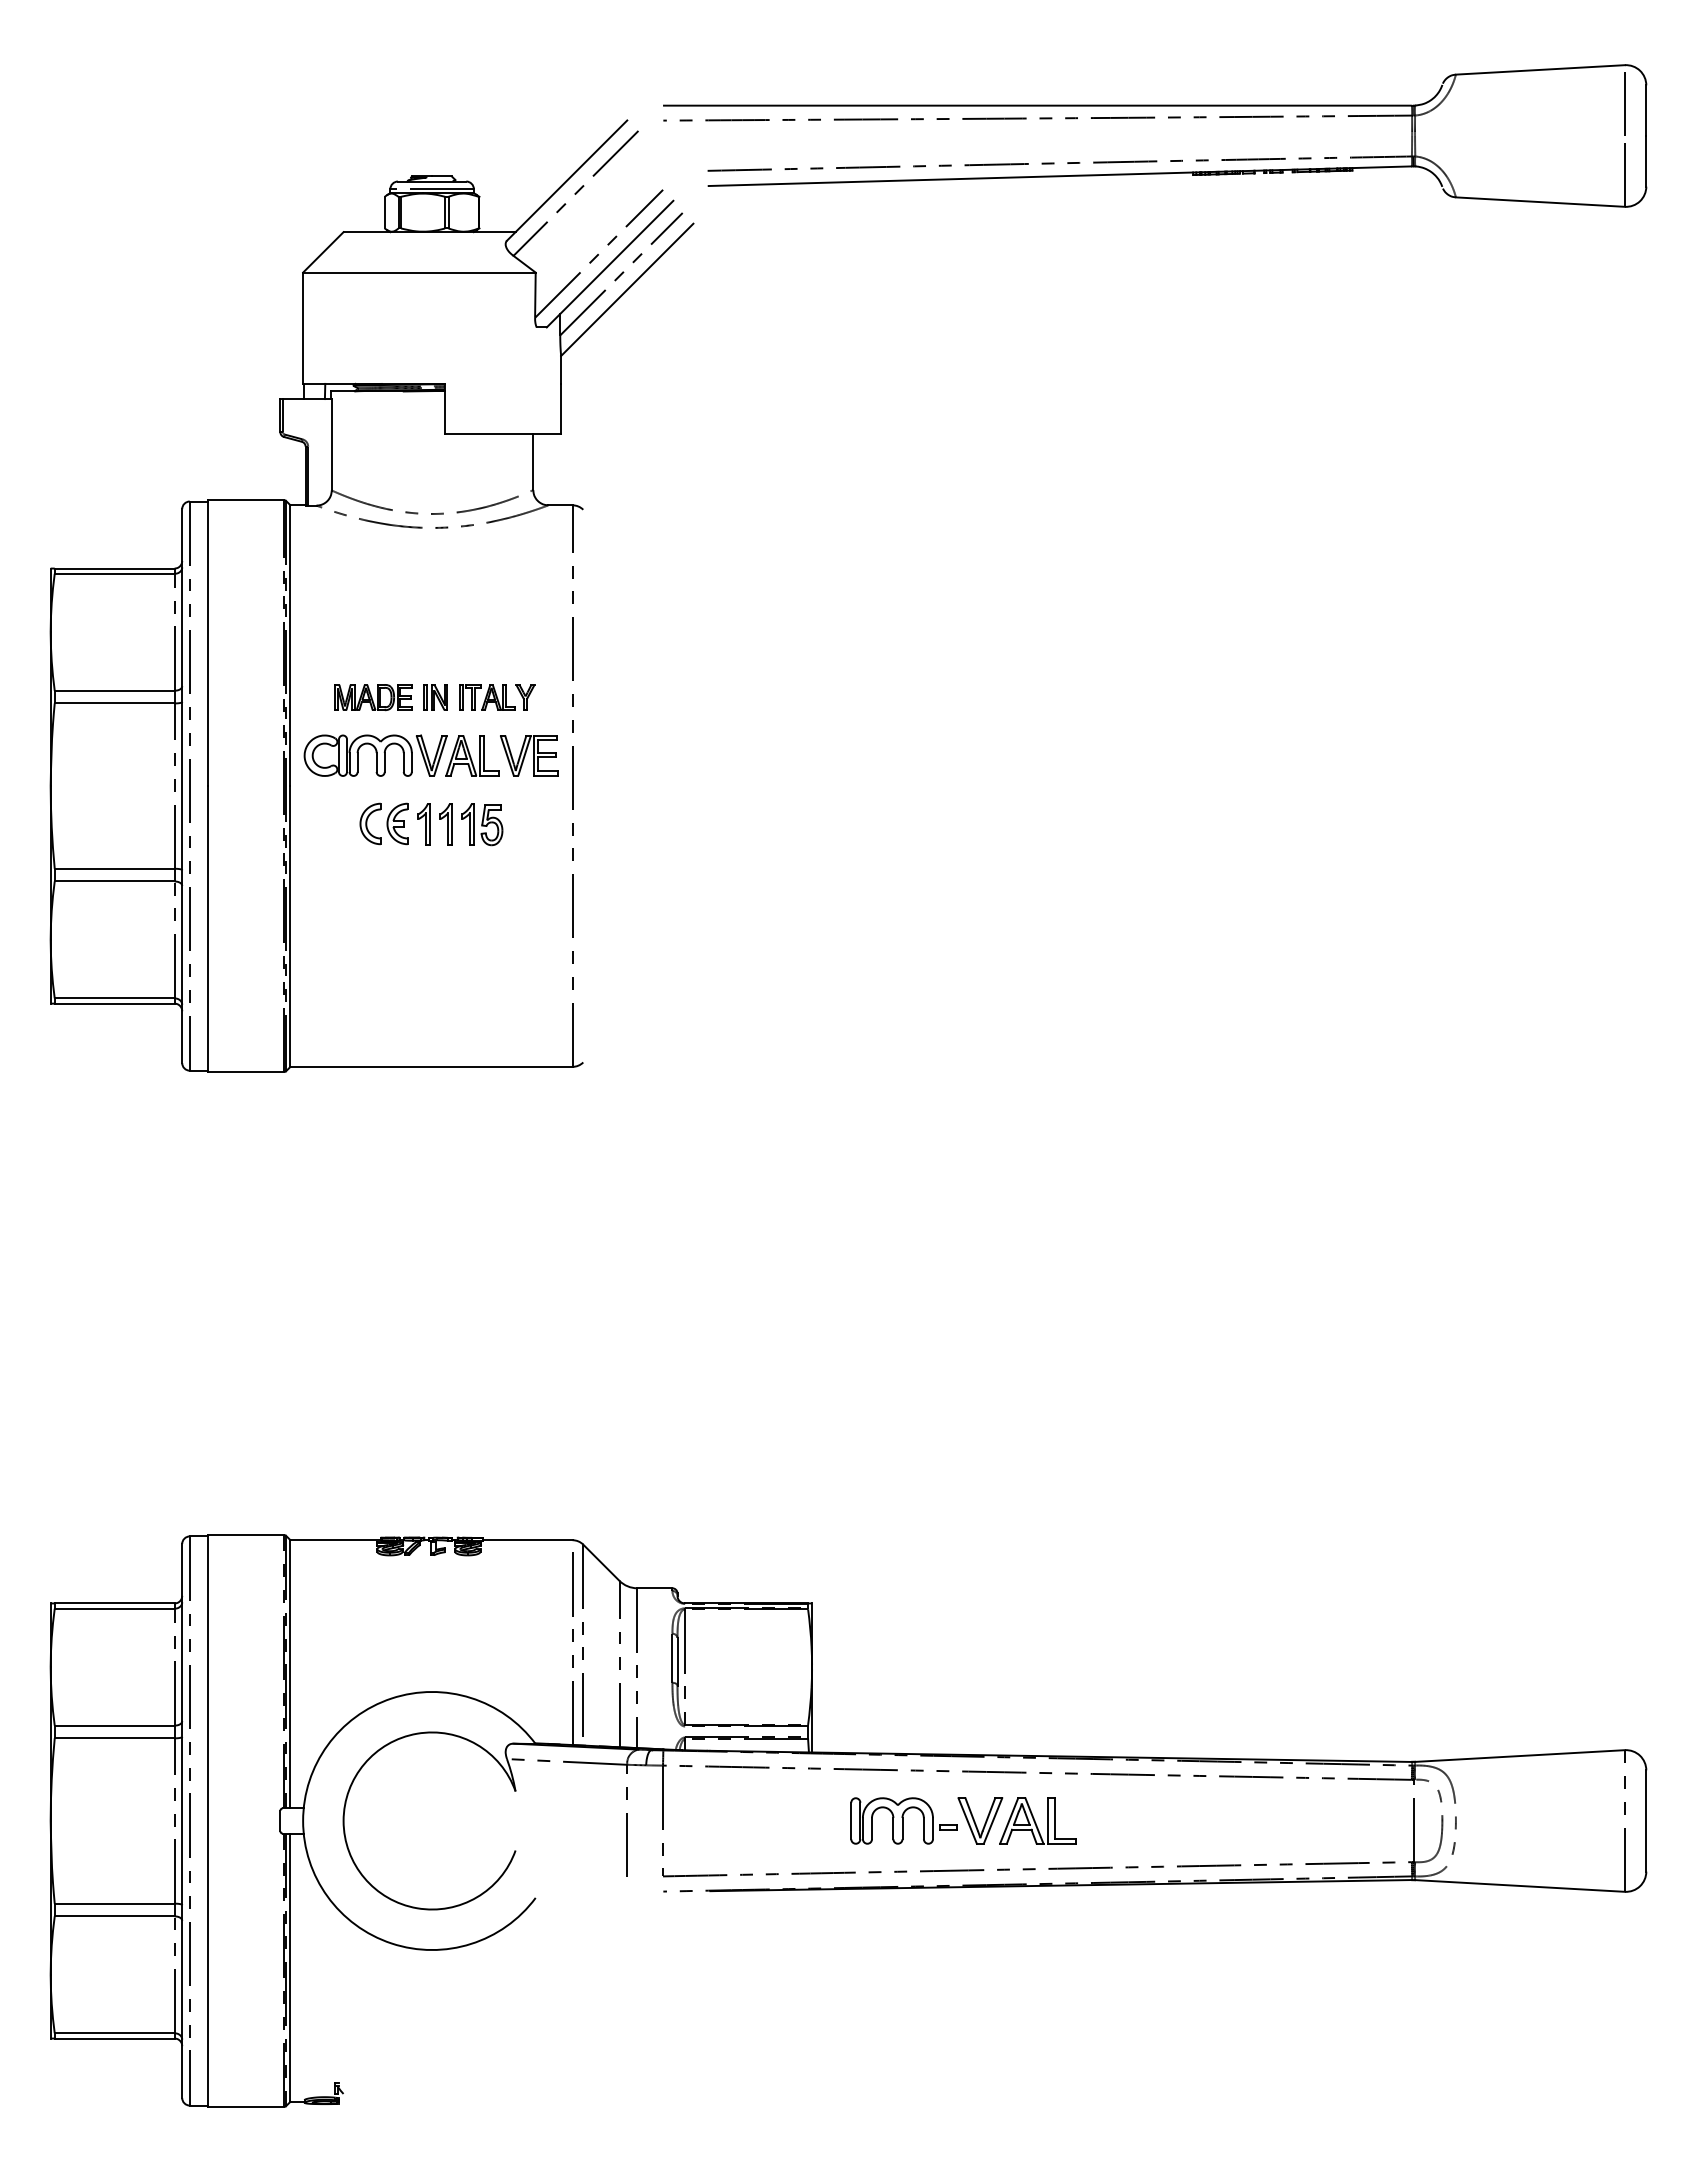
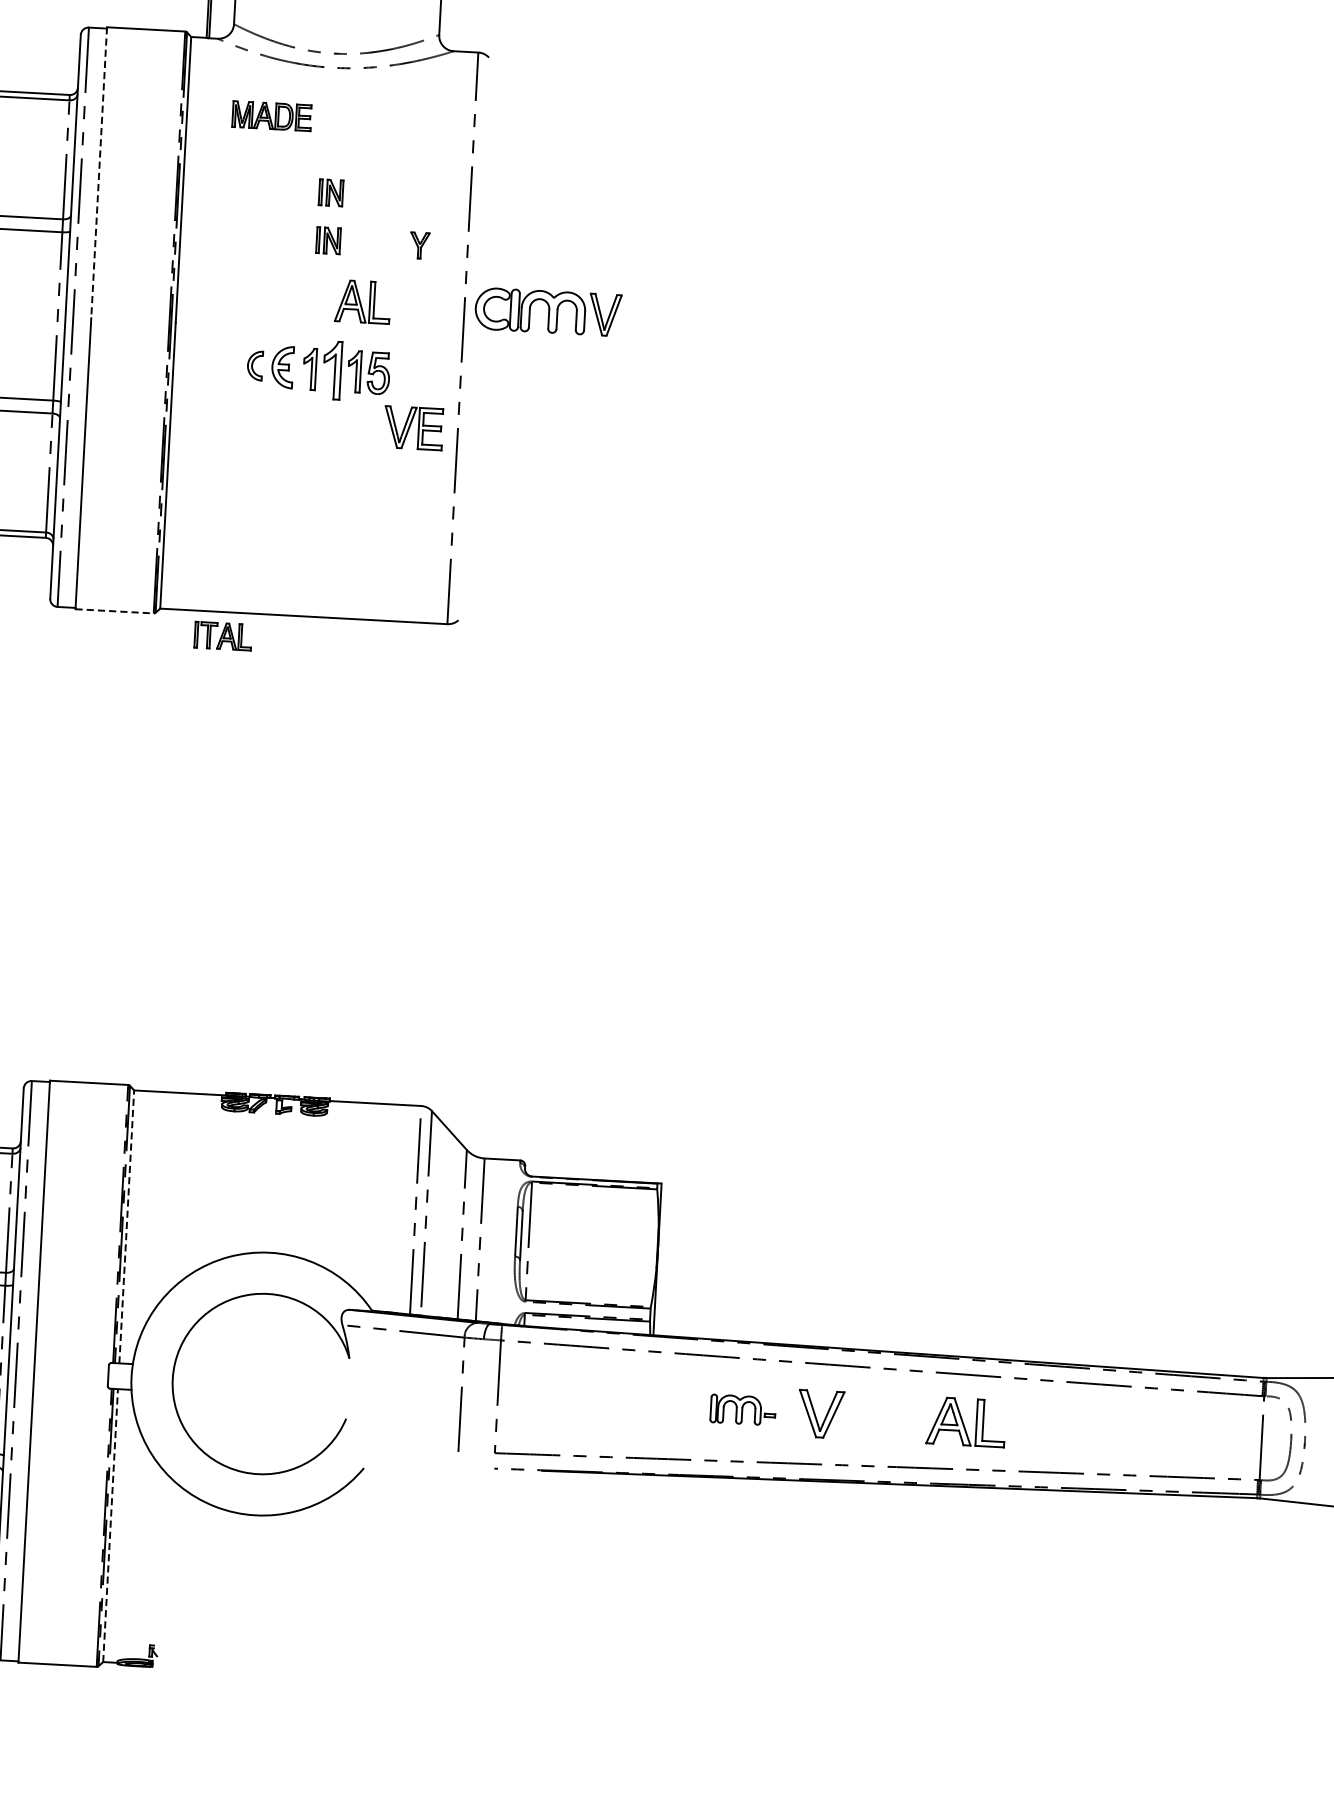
line: (207, 643) -> (99, 173), solid -> dashed
part: (435, 650) -> (330, 192), added
part: (373, 697) -> (271, 116), moved
part: (487, 697) -> (223, 636), moved
part: (375, 755) -> (547, 311), moved
part: (529, 755) -> (414, 428), moved
part: (370, 823) -> (255, 365), size x0.7
part: (445, 824) -> (331, 370), size x1.4
line: (246, 1071) -> (115, 610), solid -> dashed
line: (290, 1673) -> (126, 1226), solid -> dashed
part: (903, 1820) -> (742, 1409), size x0.6
part: (1037, 1820) -> (965, 1421), moved
line: (290, 1967) -> (110, 1525), solid -> dashed

